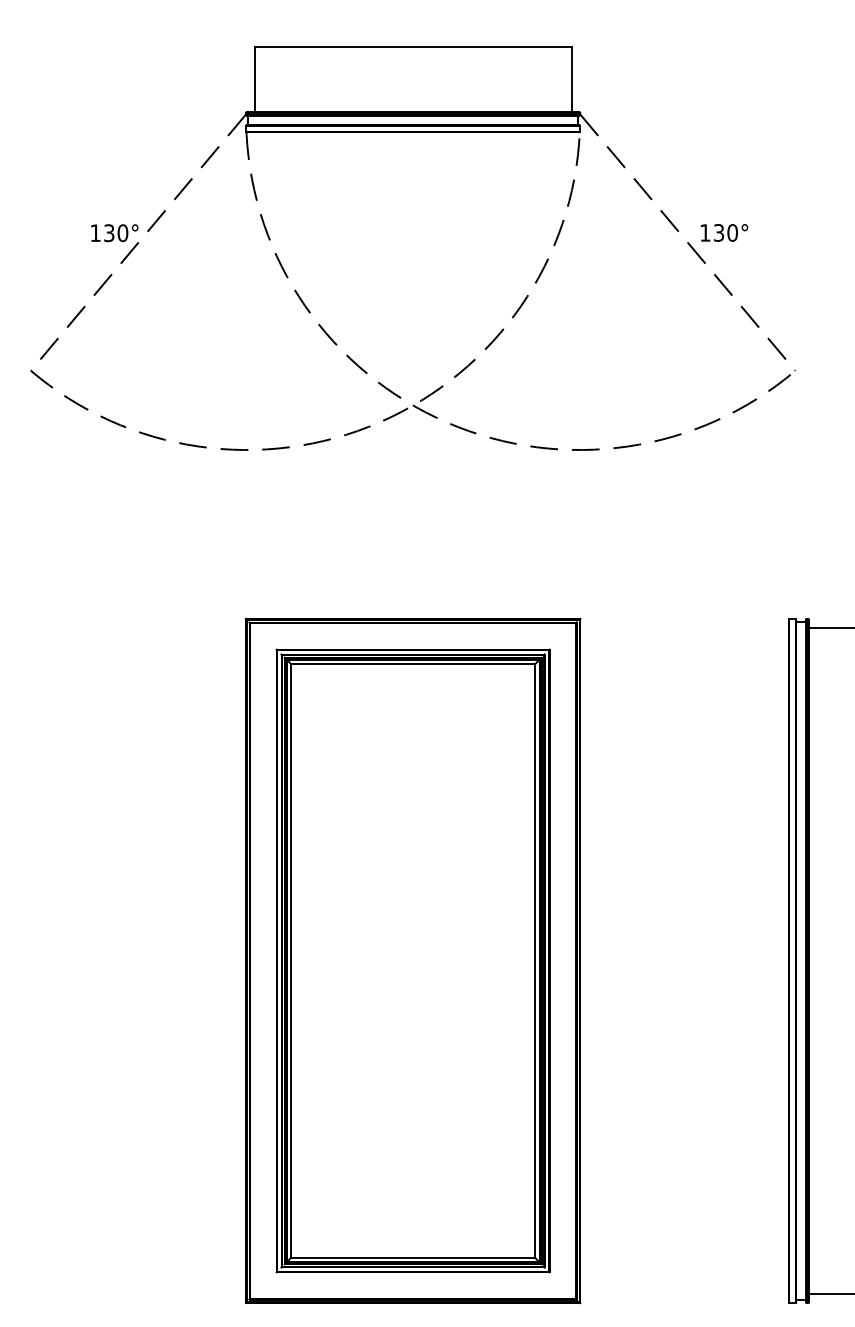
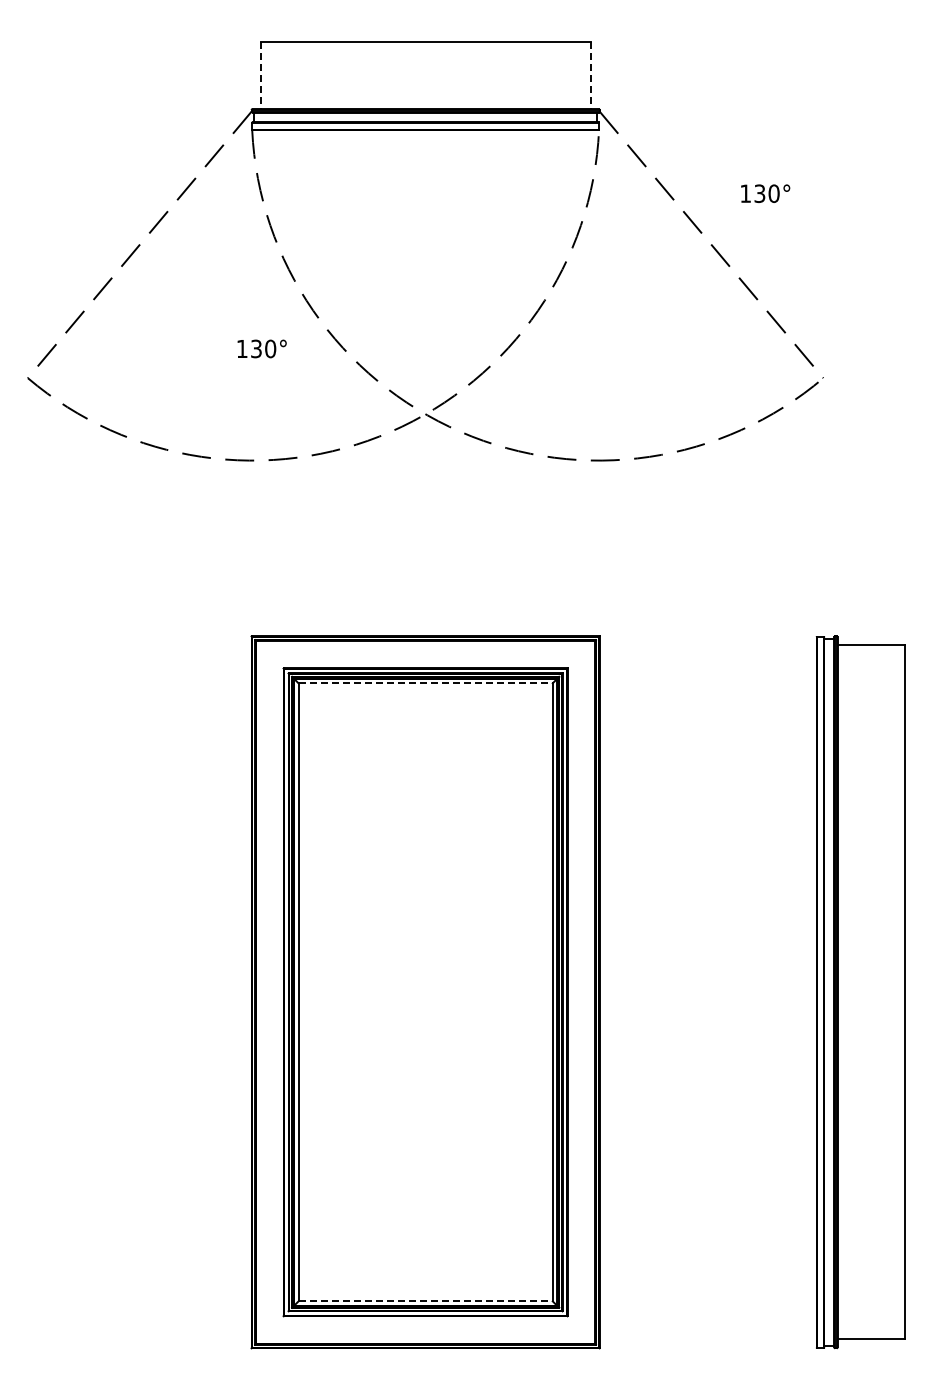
line: (254, 79) -> (260, 75), solid -> dashed
line: (571, 79) -> (590, 75), solid -> dashed
text: (114, 232) -> (261, 348), moved
text: (724, 232) -> (765, 193), moved
line: (413, 664) -> (426, 683), solid -> dashed
line: (413, 1258) -> (426, 1301), solid -> dashed

